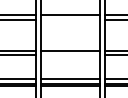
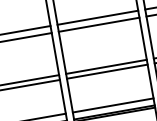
line: (69, 20) -> (98, 24), added
line: (69, 54) -> (106, 71), added

